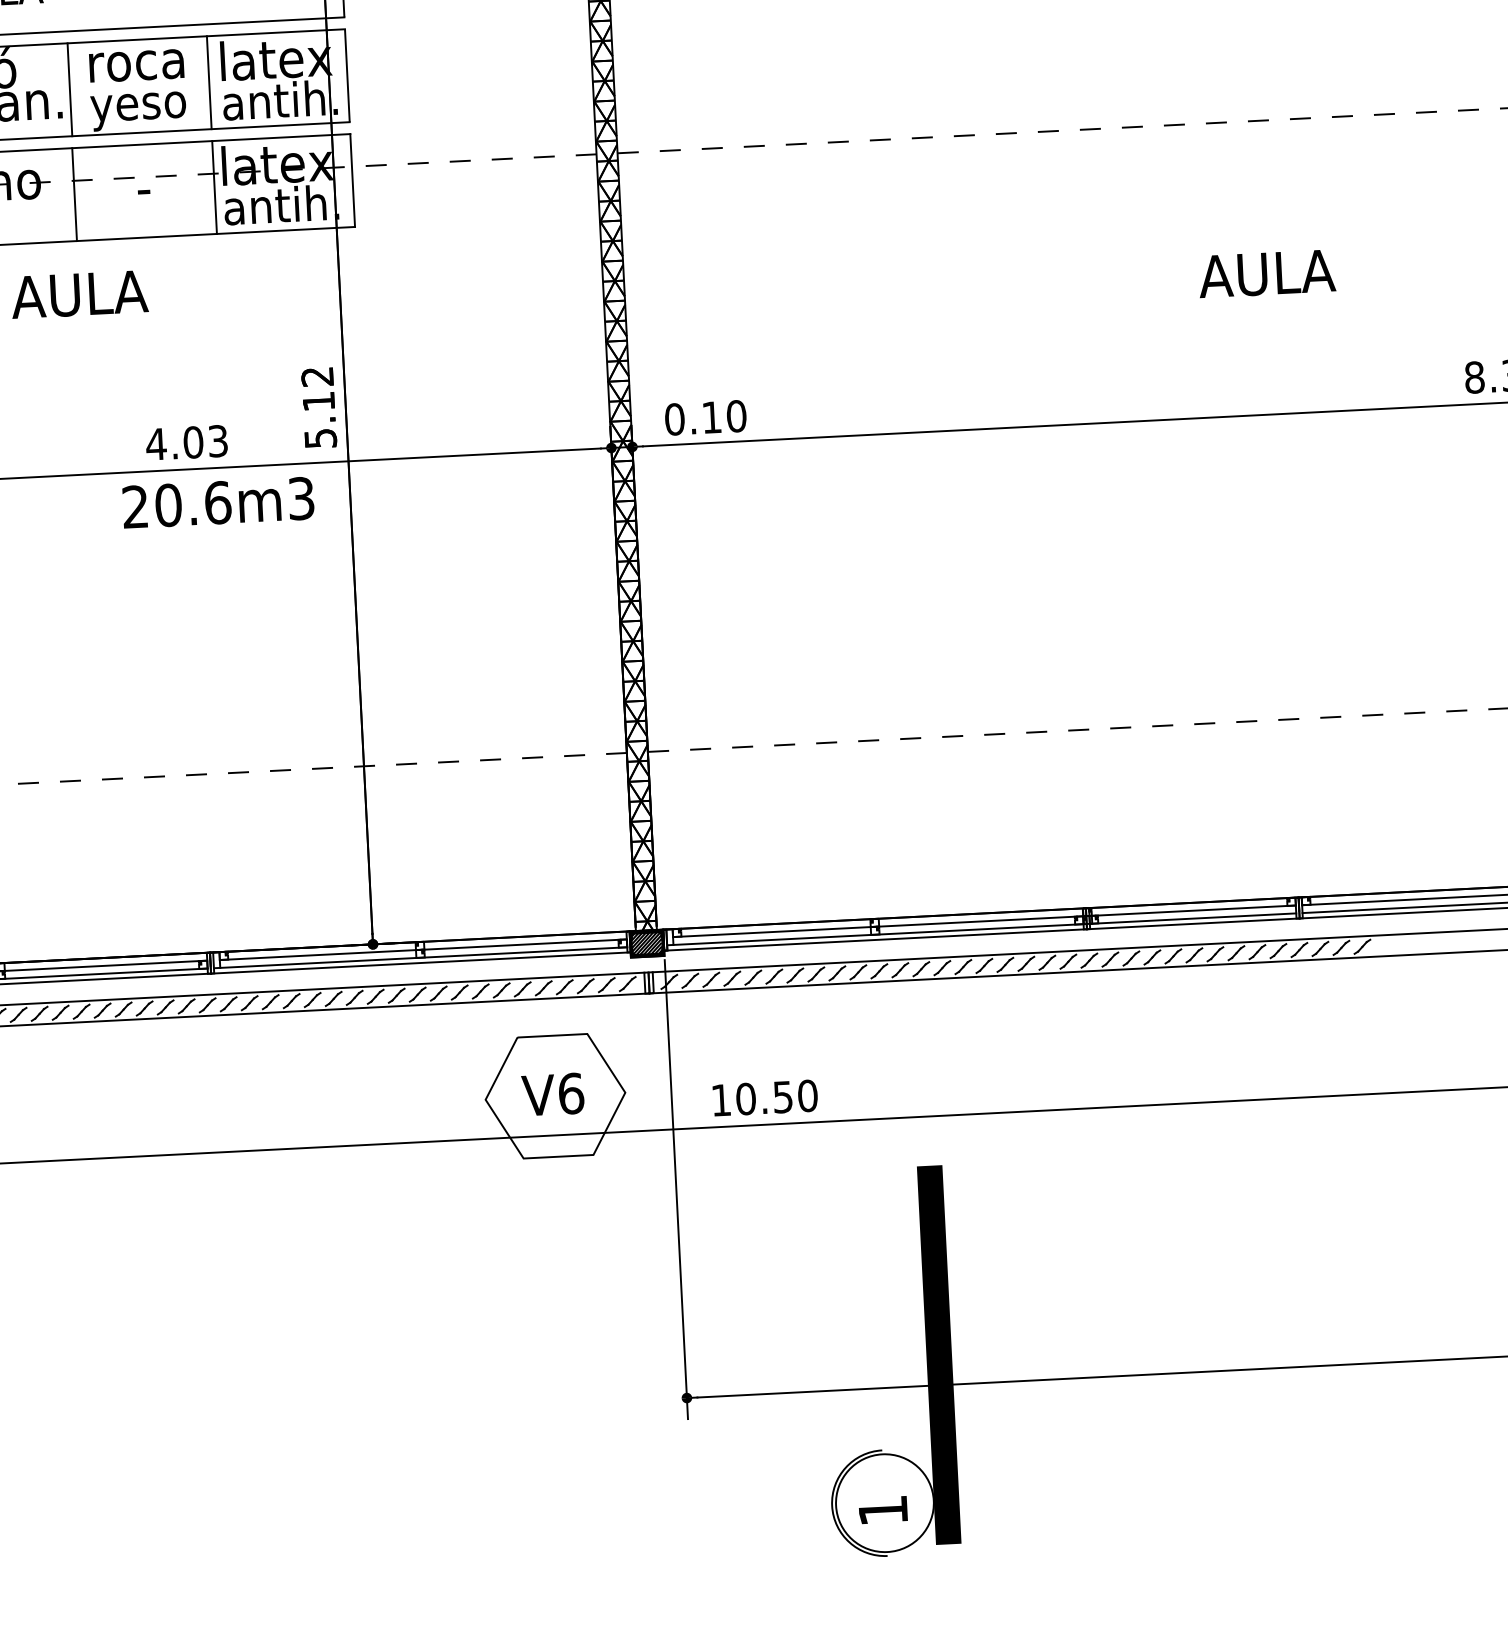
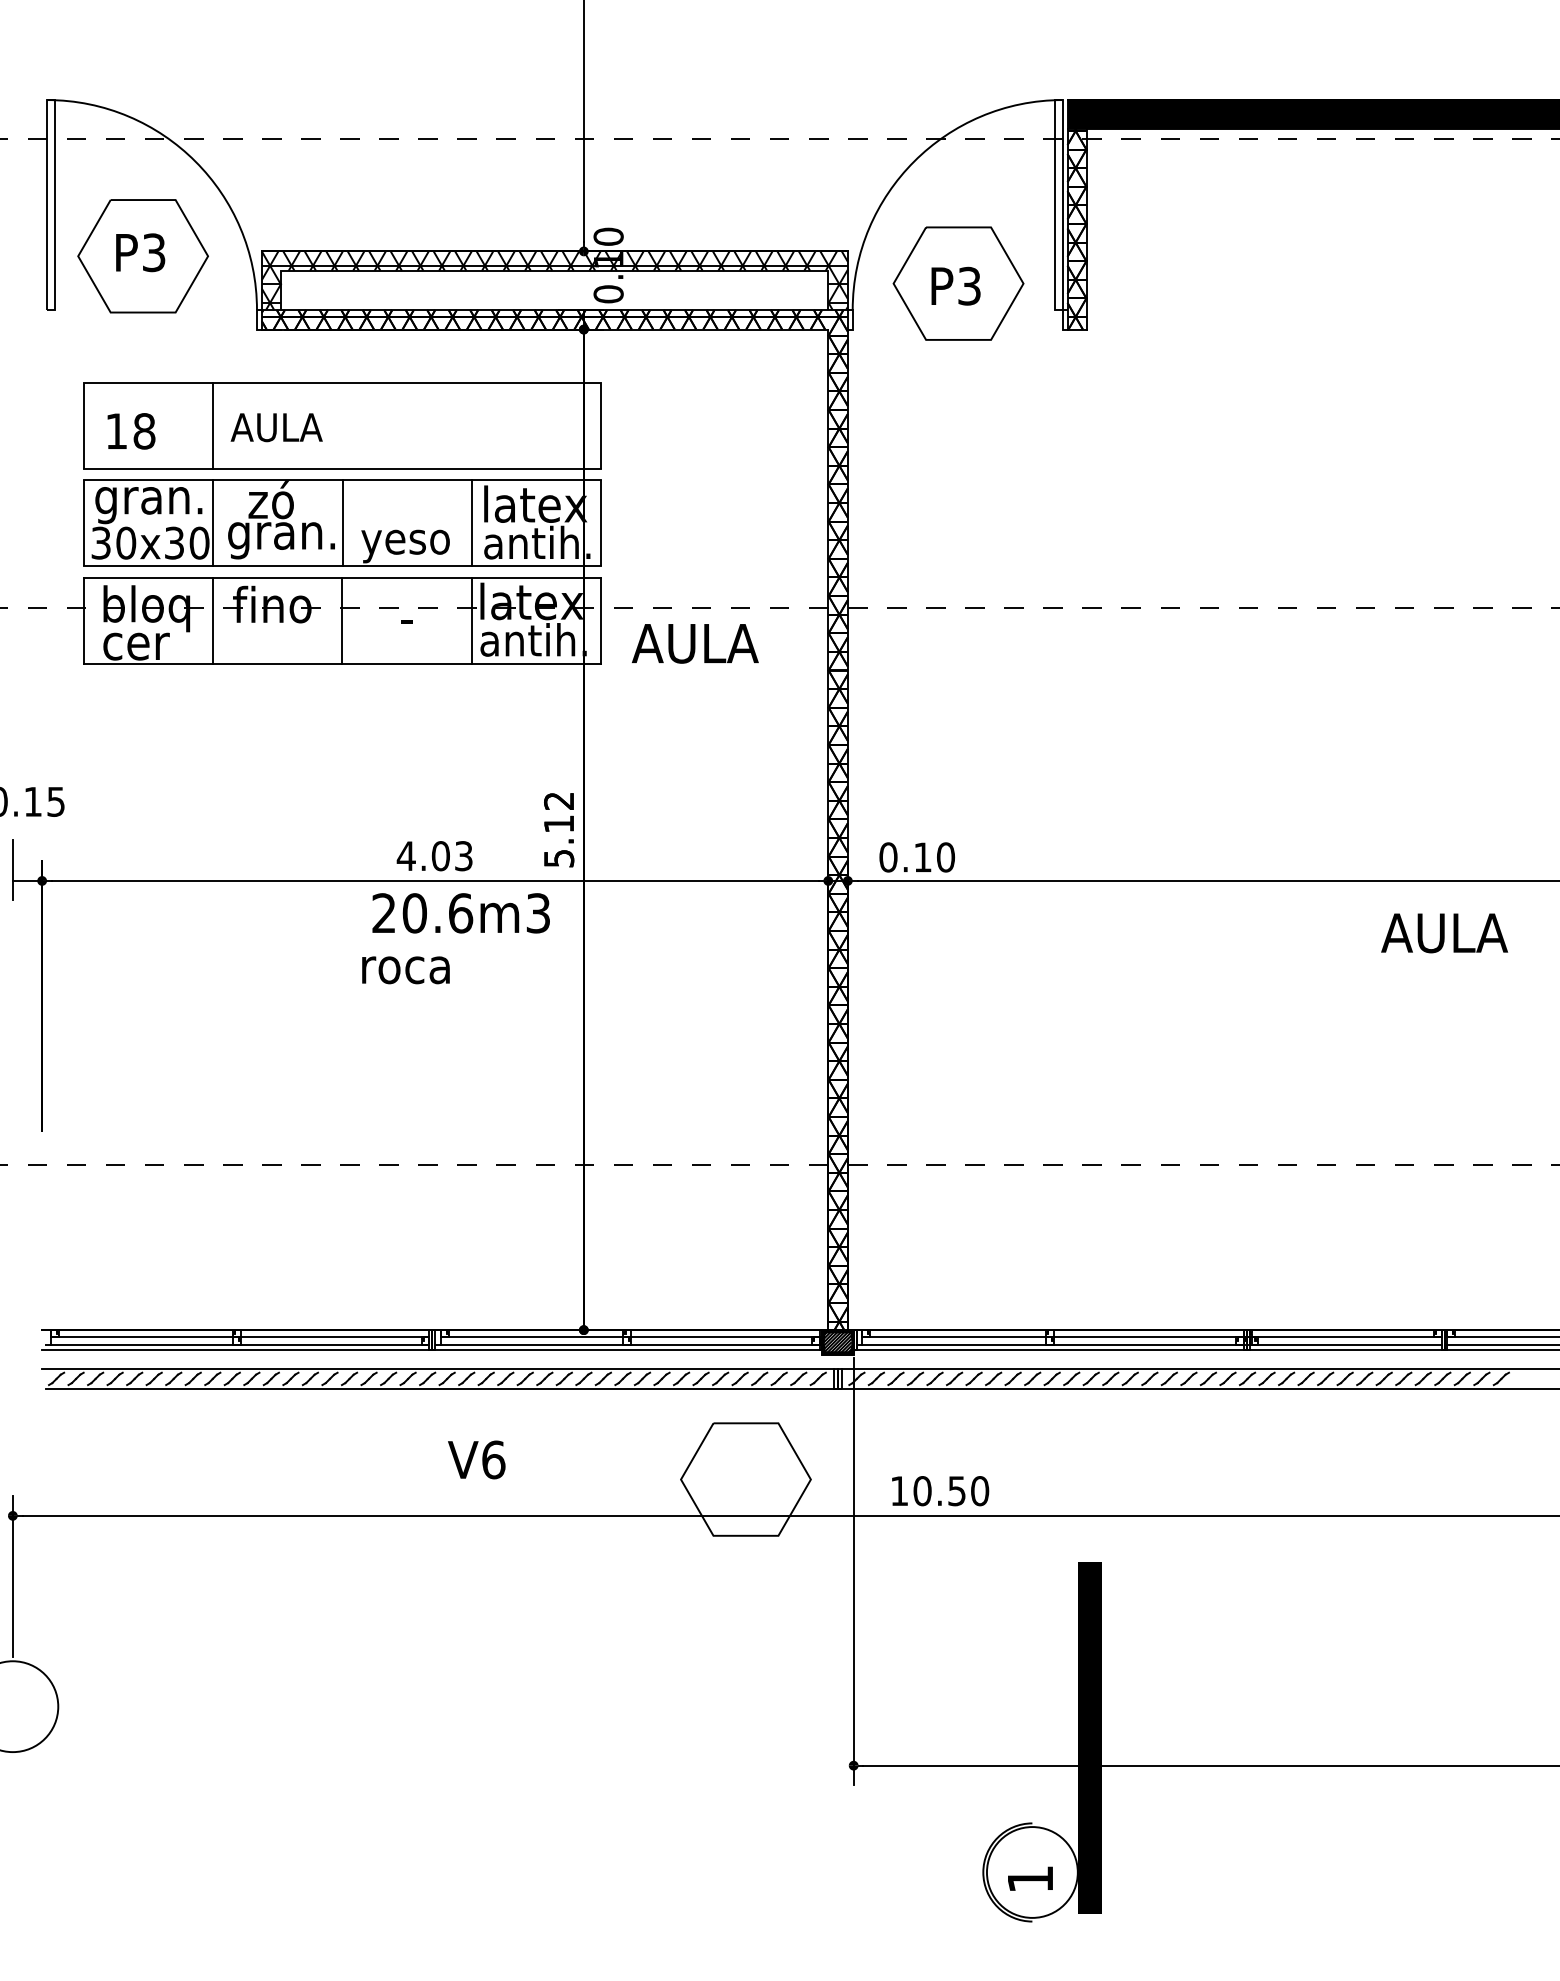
text: (136, 66) -> (405, 970), moved
text: (1266, 274) -> (1444, 933), moved
text: (79, 294) -> (695, 643), moved
text: (552, 1094) -> (476, 1459), moved

